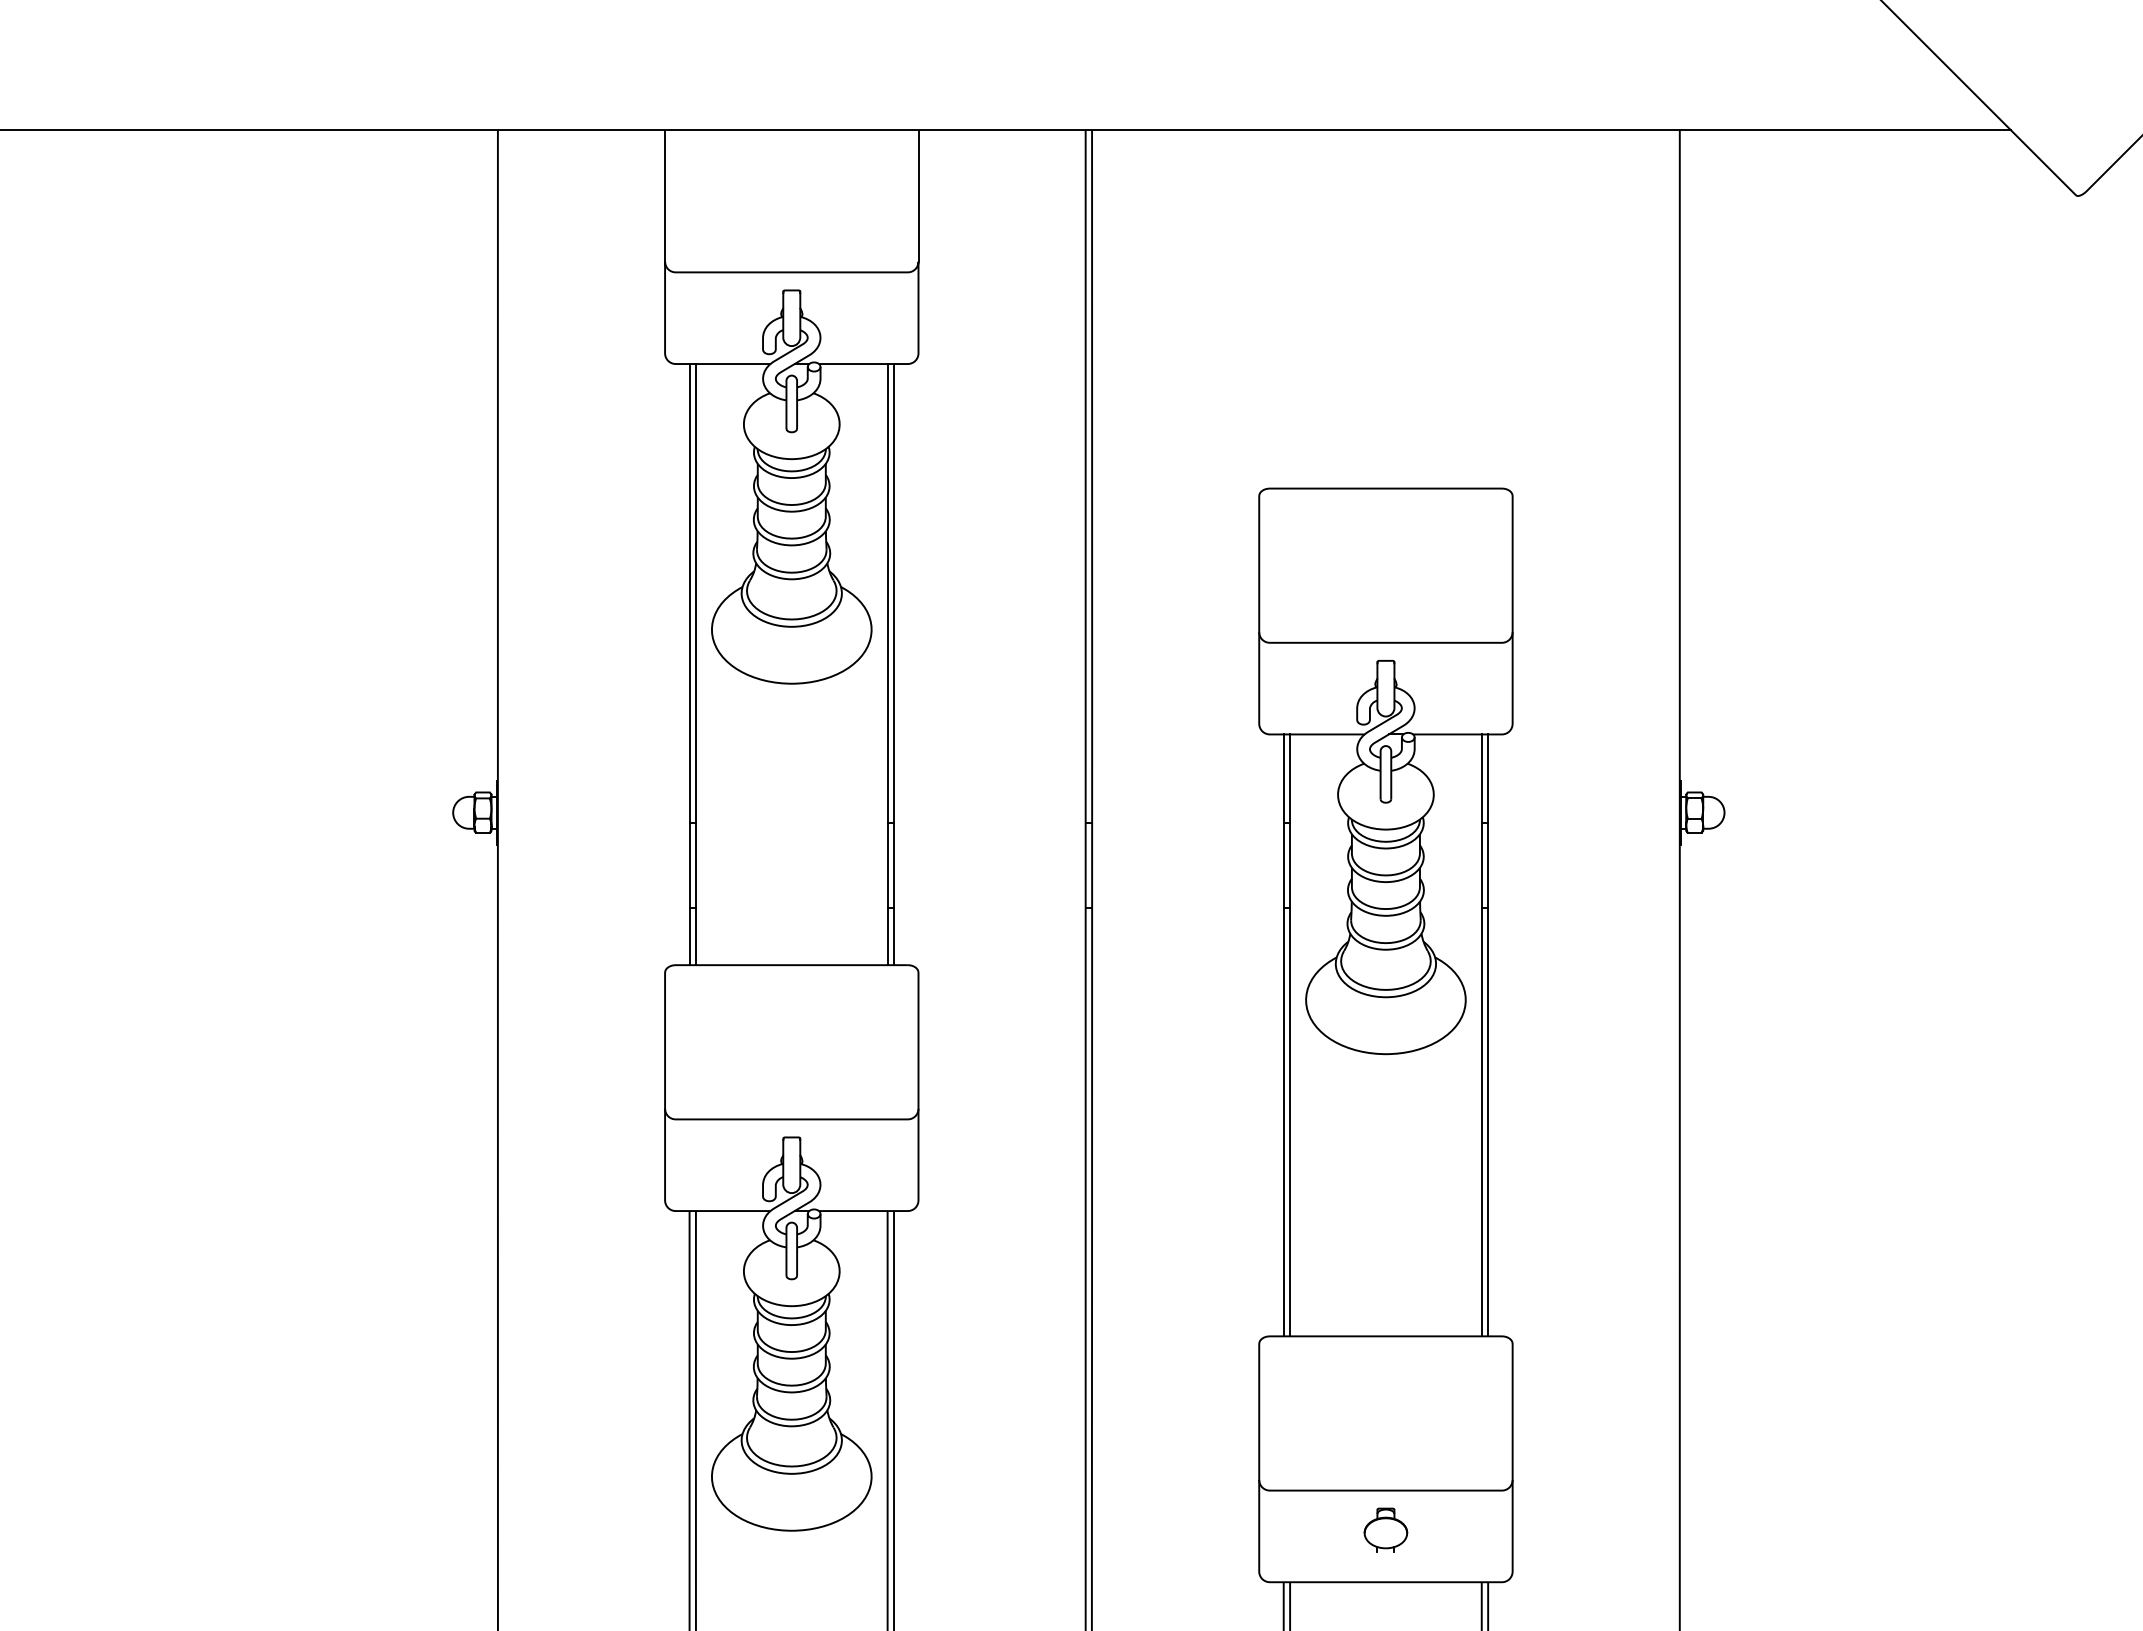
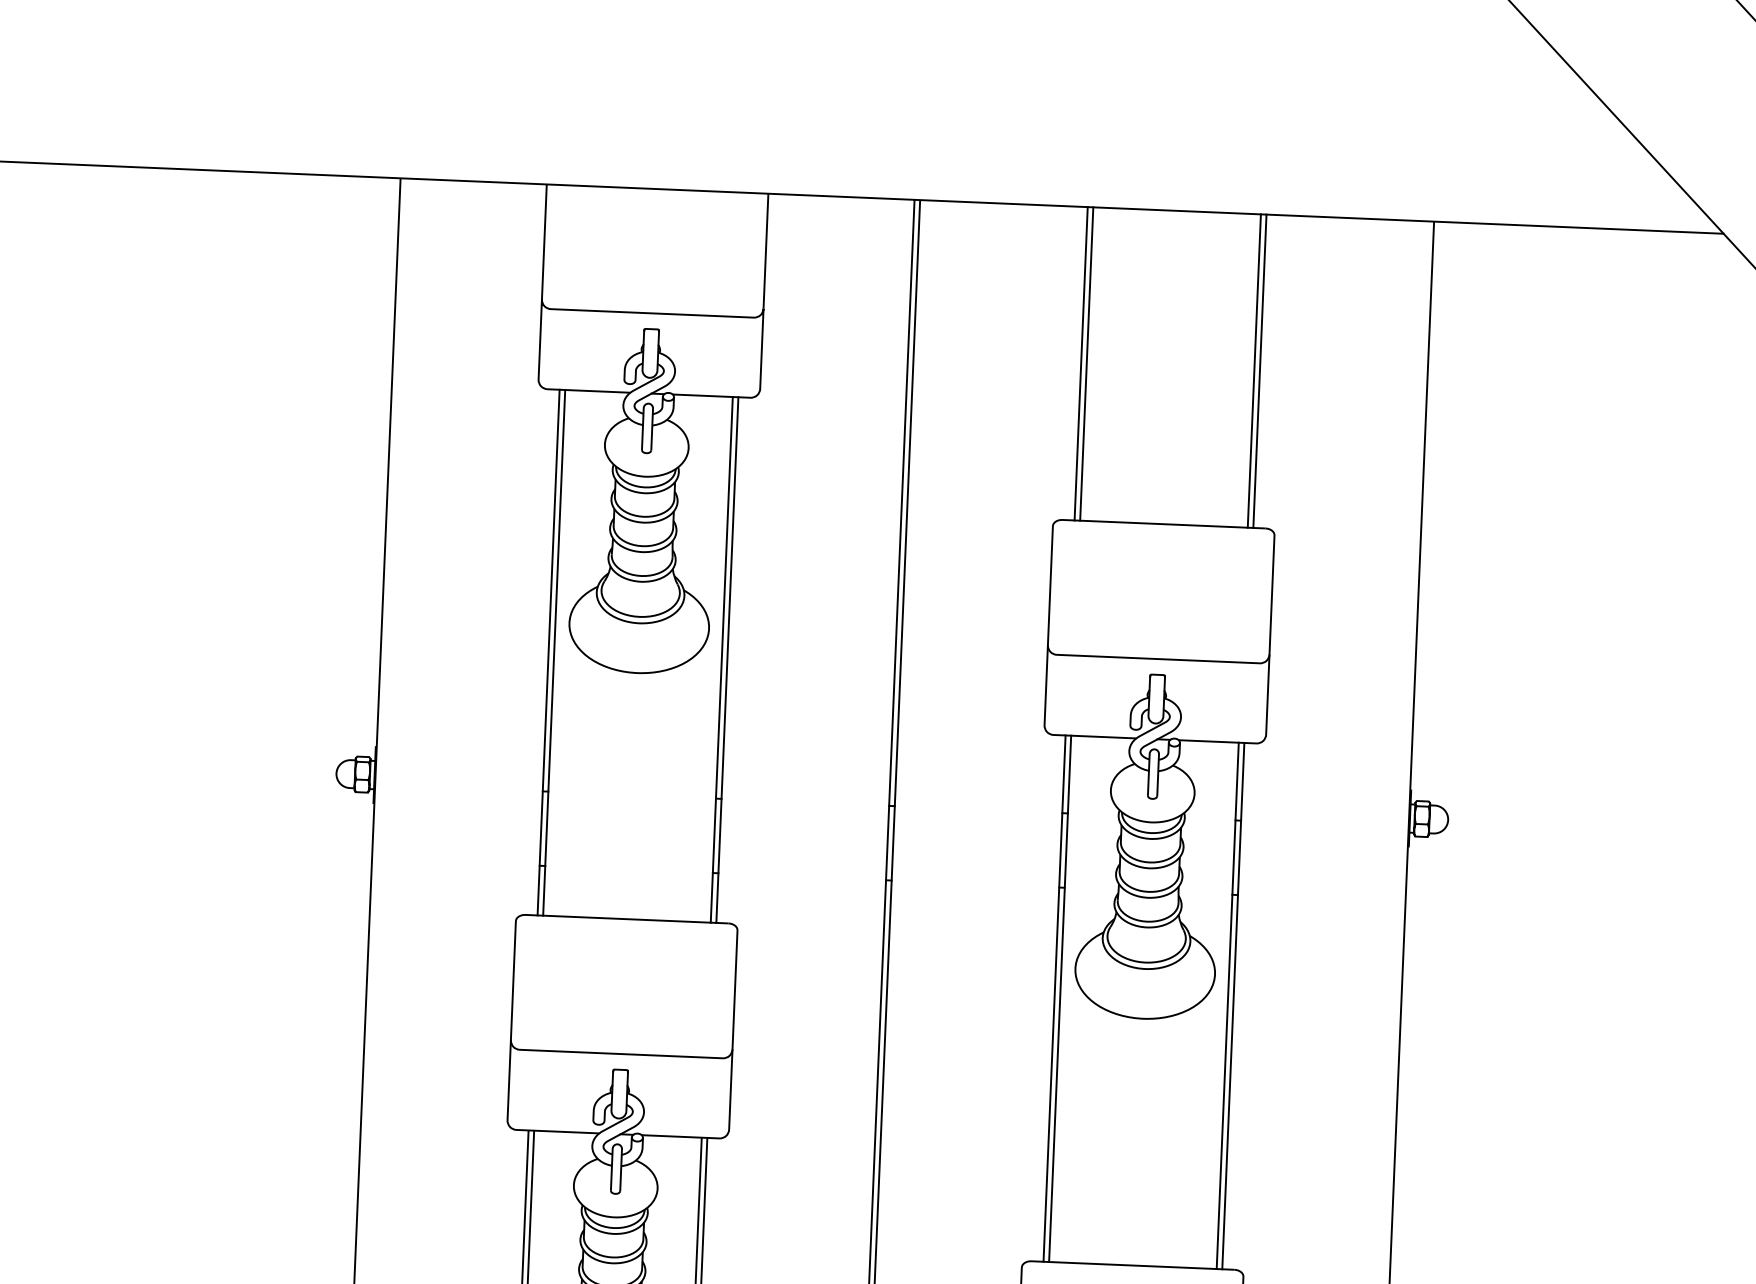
line: (1283, 309) -> (1080, 363), added
line: (1290, 309) -> (1087, 364), added
line: (1481, 309) -> (1254, 371), added
line: (1488, 309) -> (1260, 371), added

